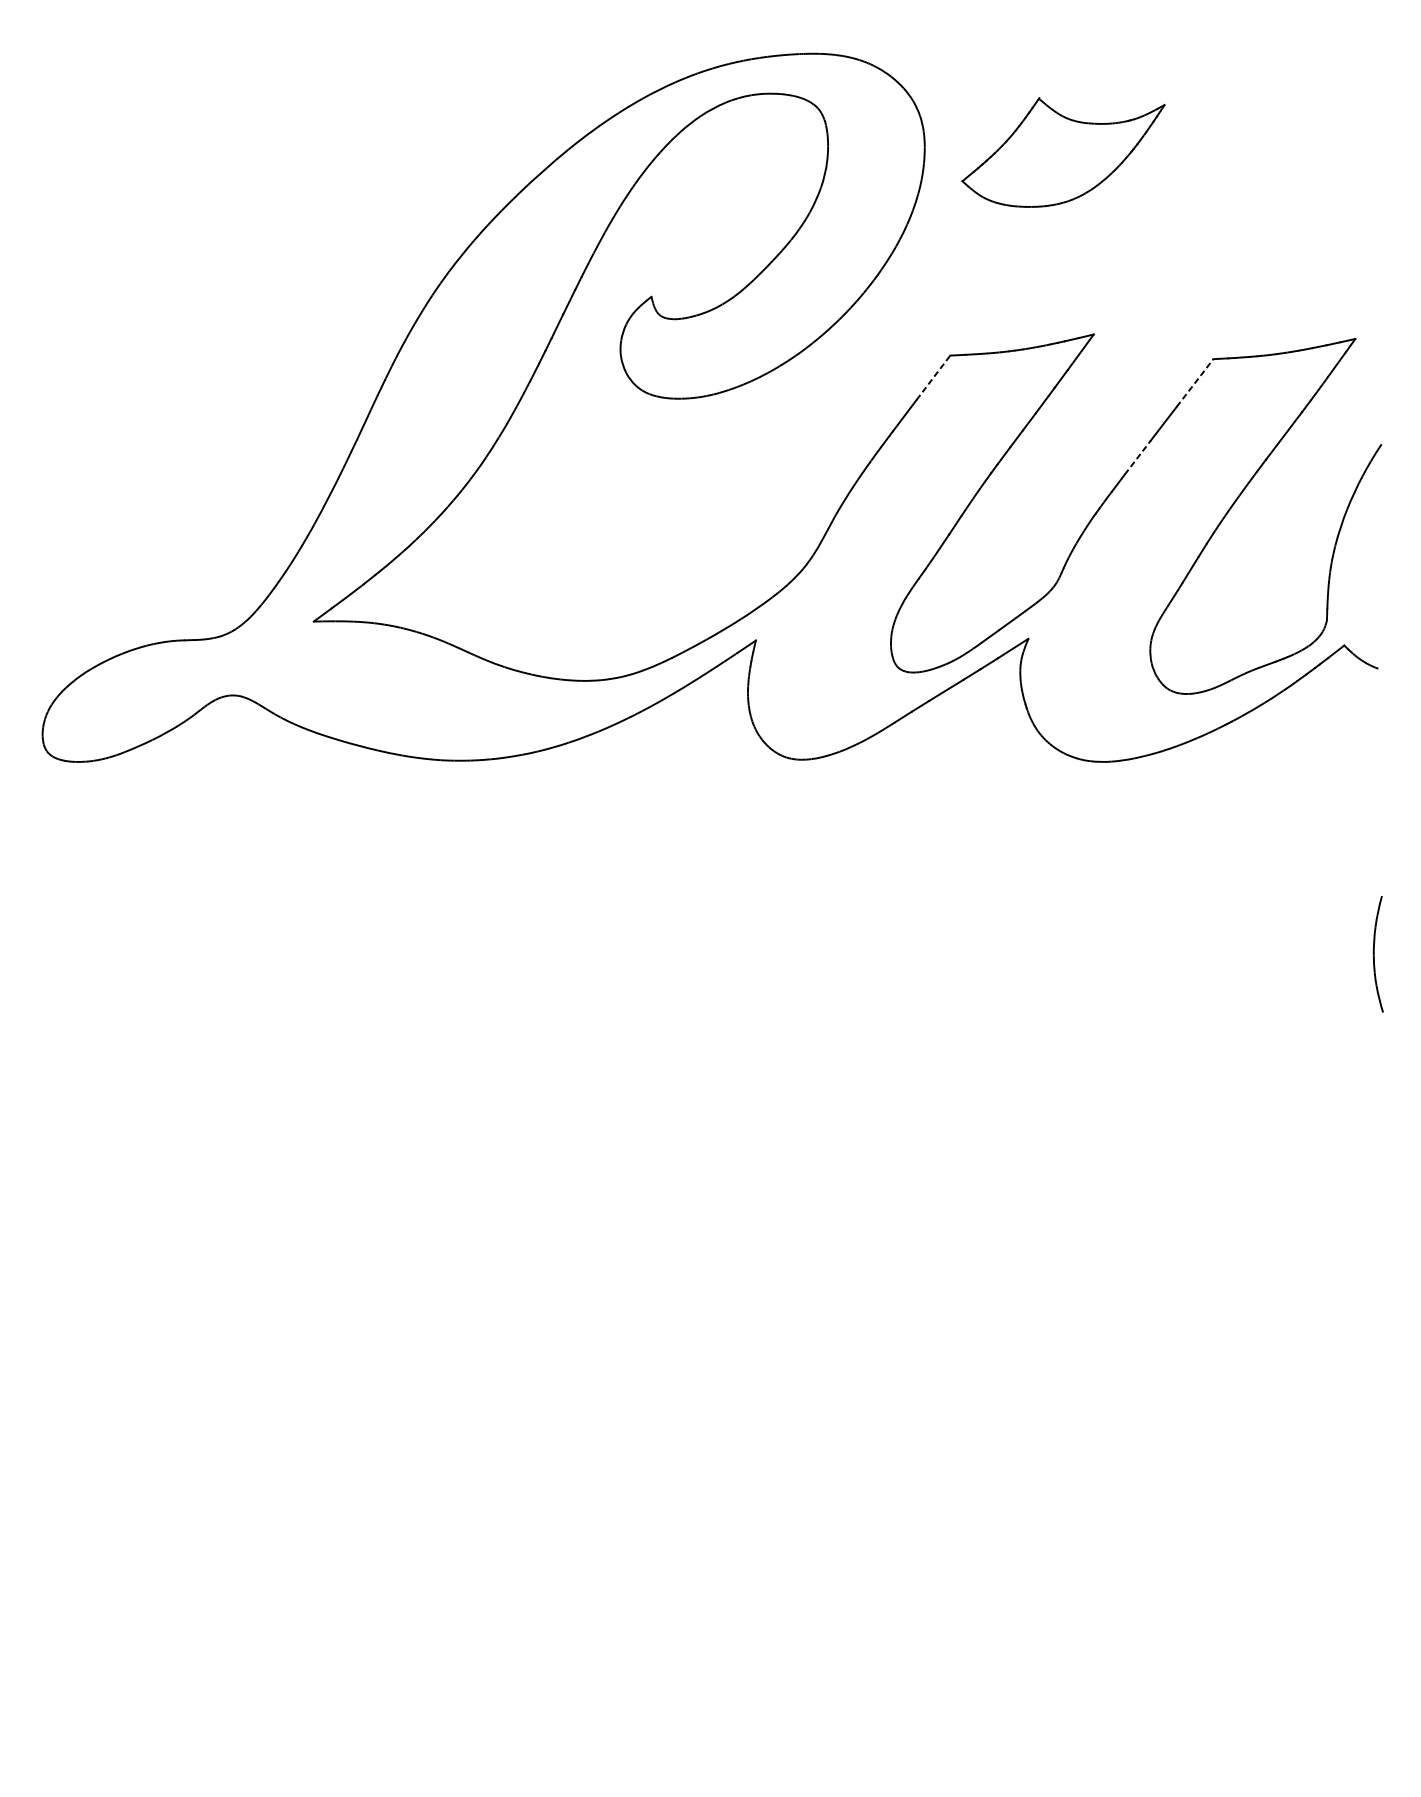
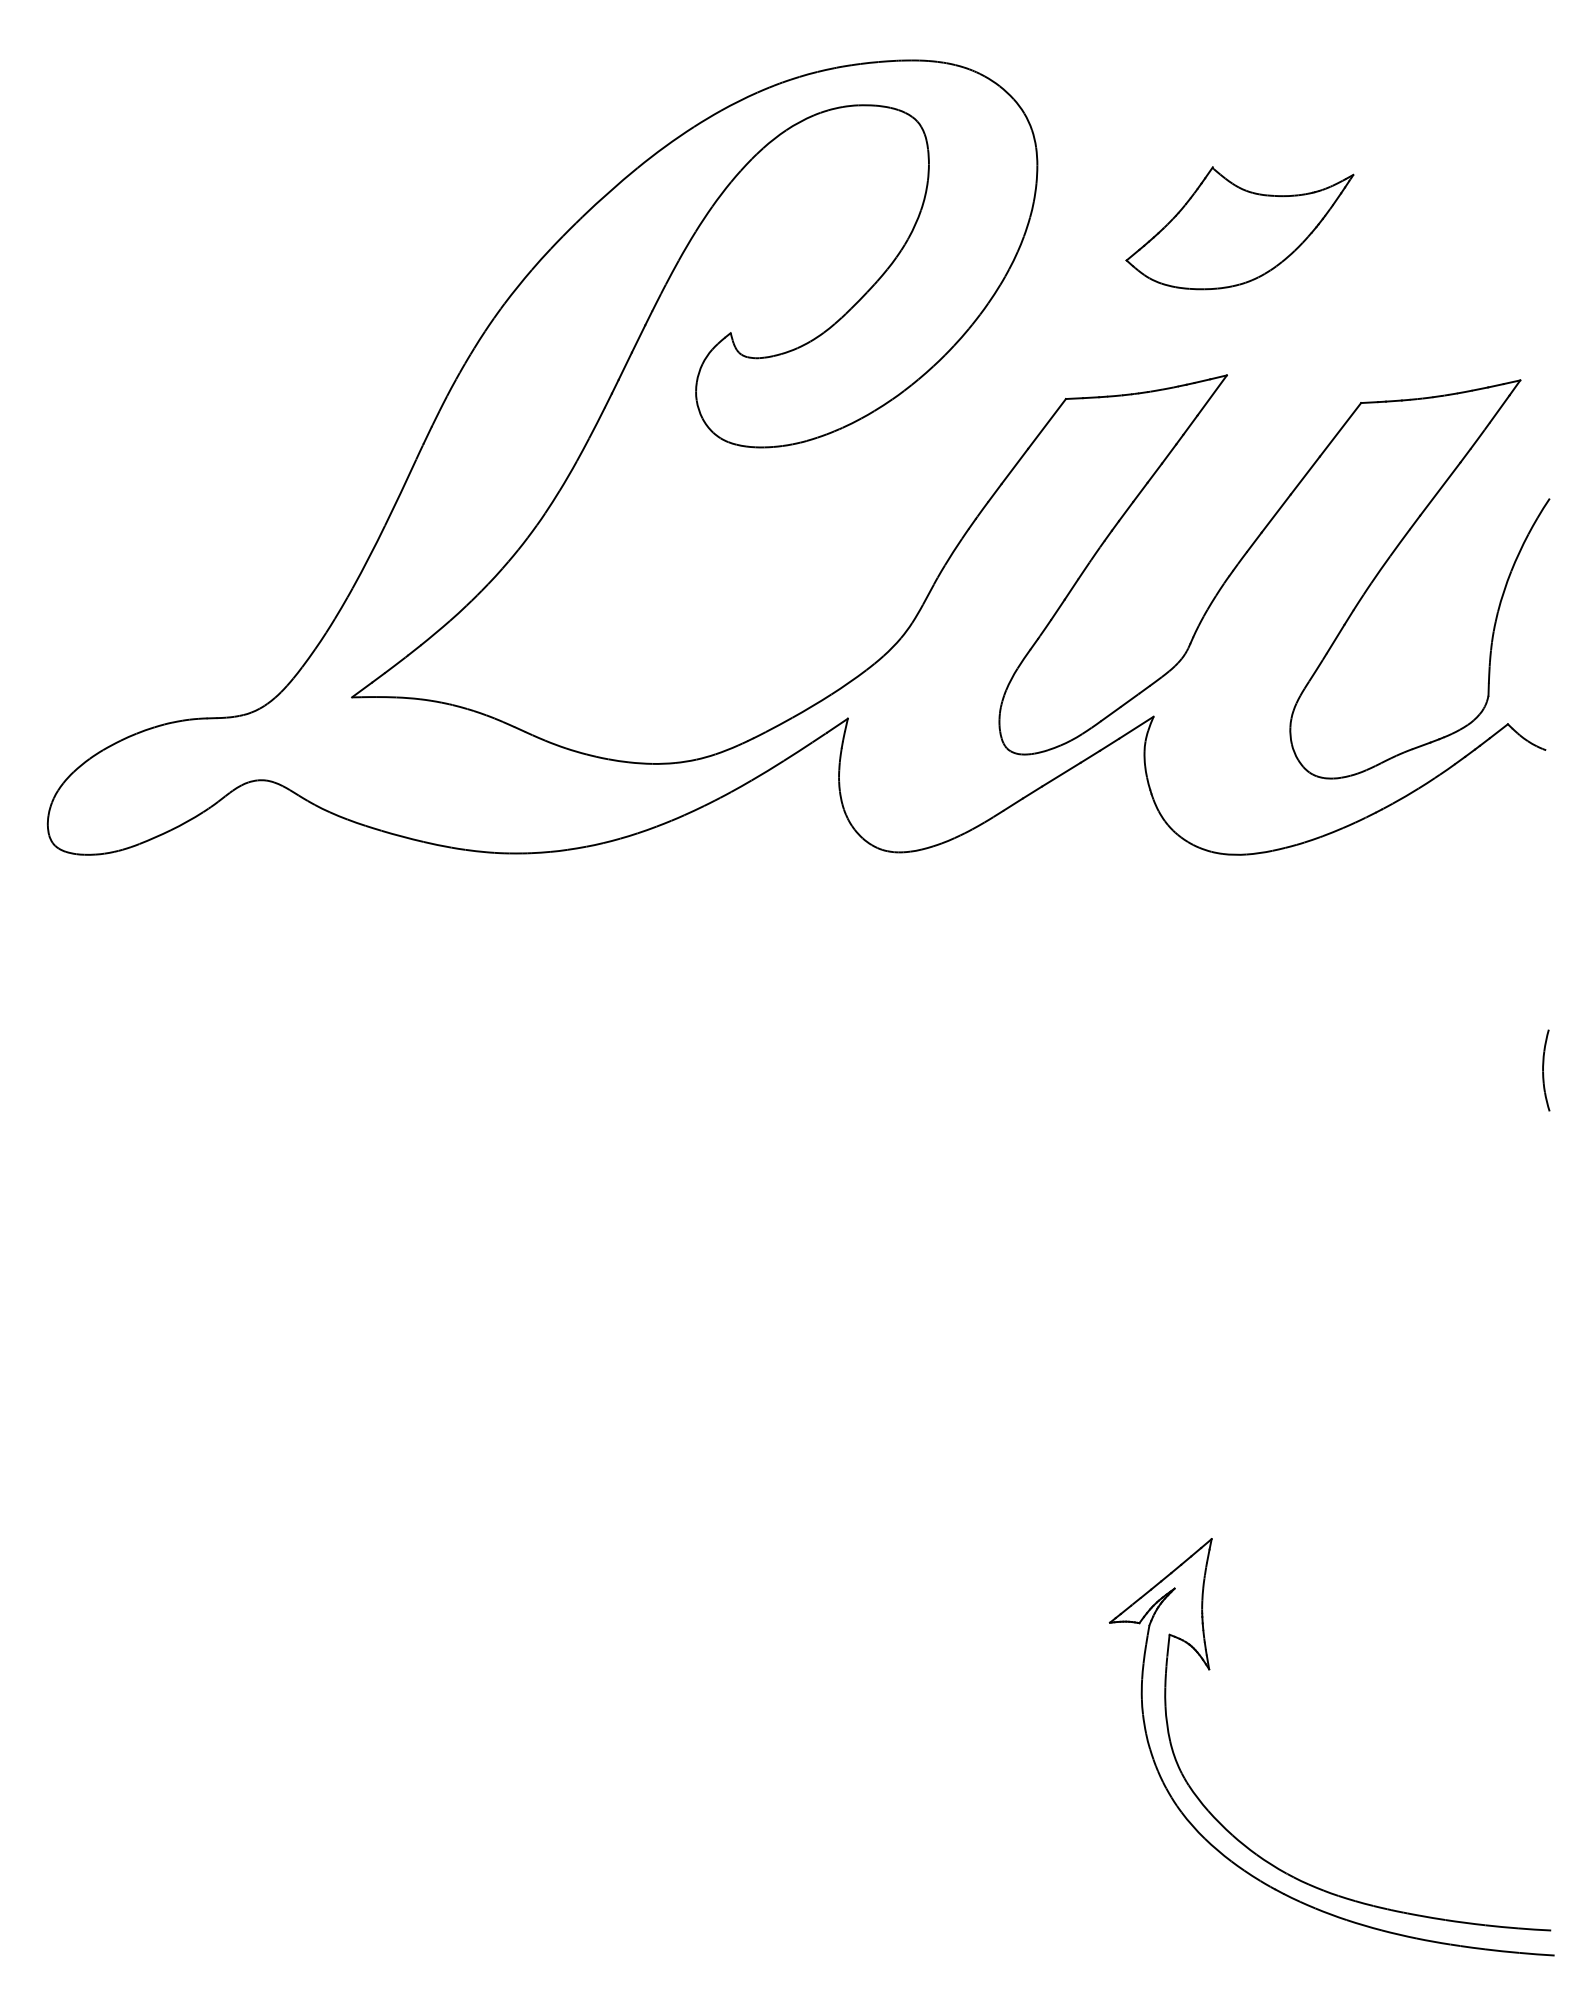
part: (1063, 152) -> (1239, 228), moved
line: (933, 377) -> (1047, 423), dashed -> solid
line: (1195, 382) -> (1340, 429), dashed -> solid
line: (1137, 457) -> (1276, 513), dashed -> solid
part: (1378, 954) -> (1546, 1070), size x0.62
part: (1118, 1650) -> (1254, 1851), added

